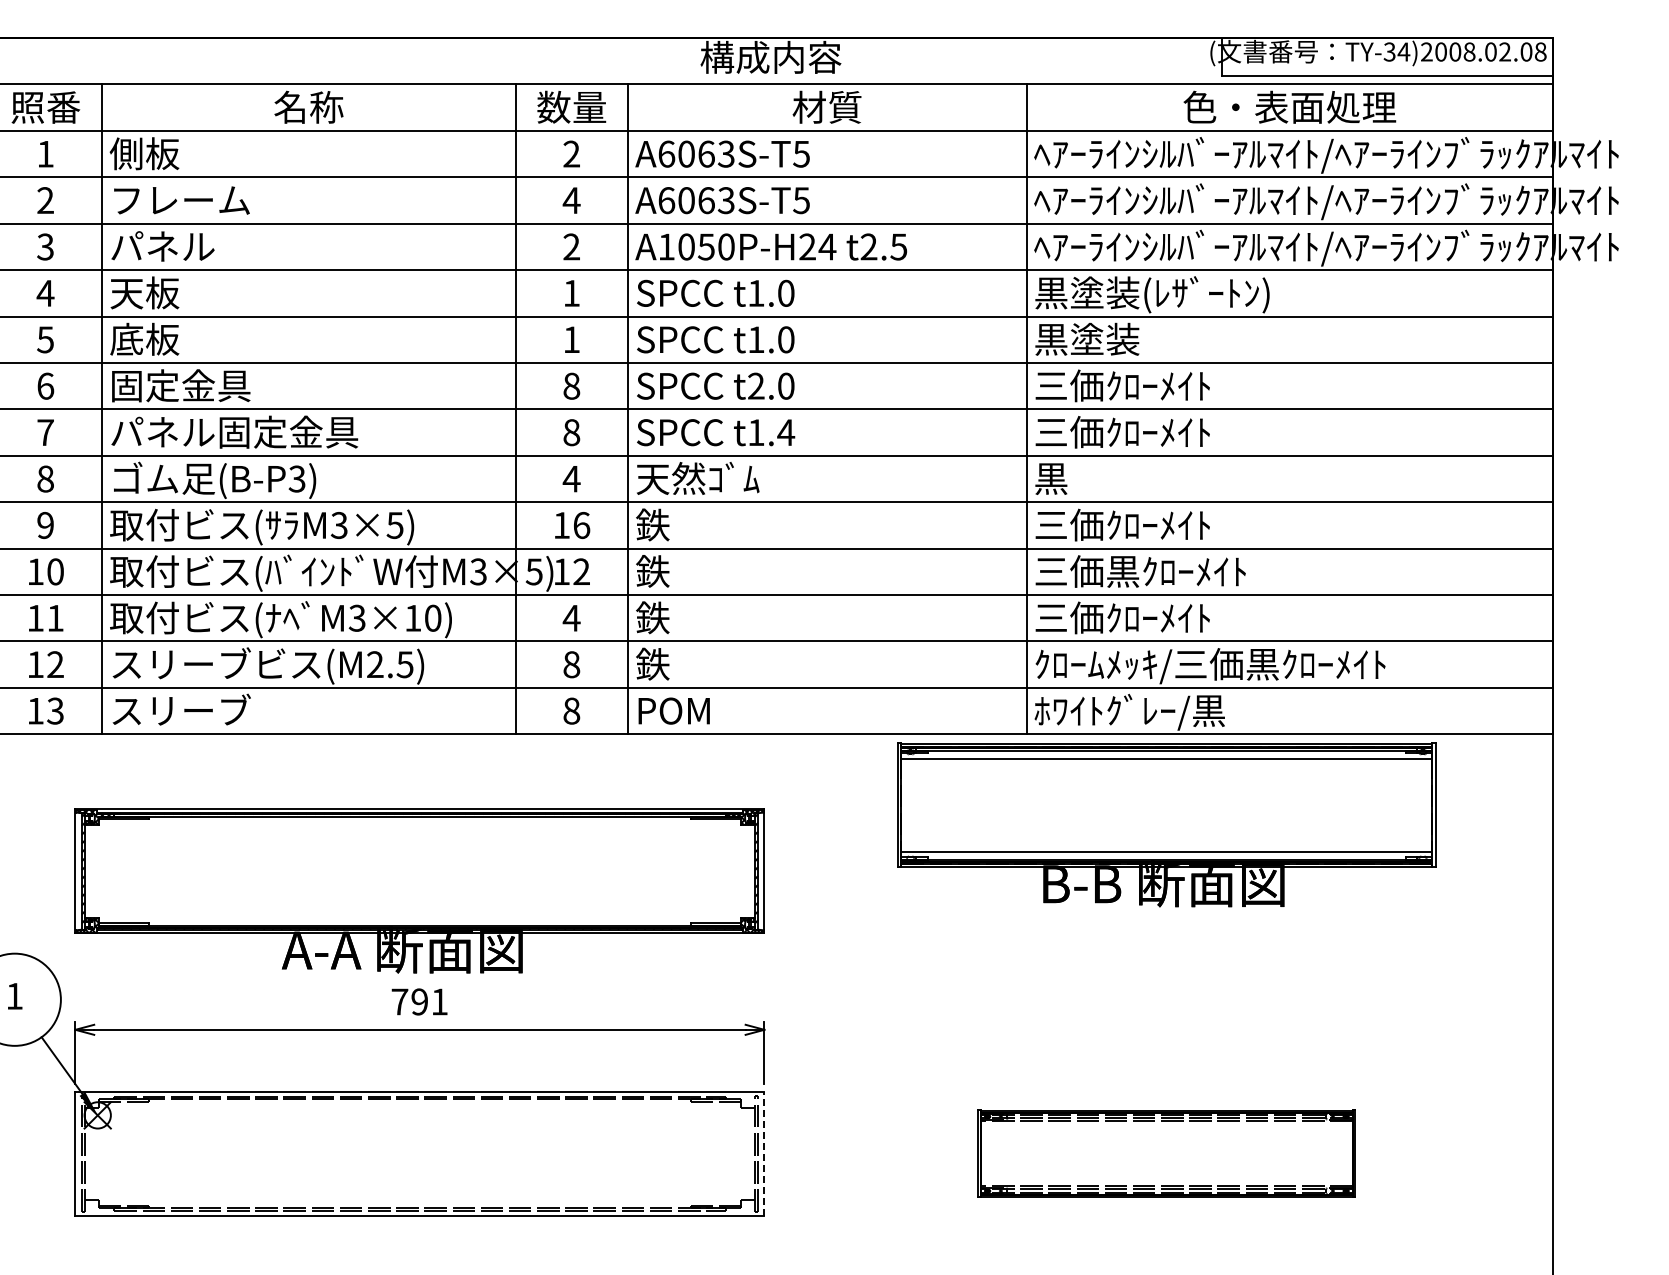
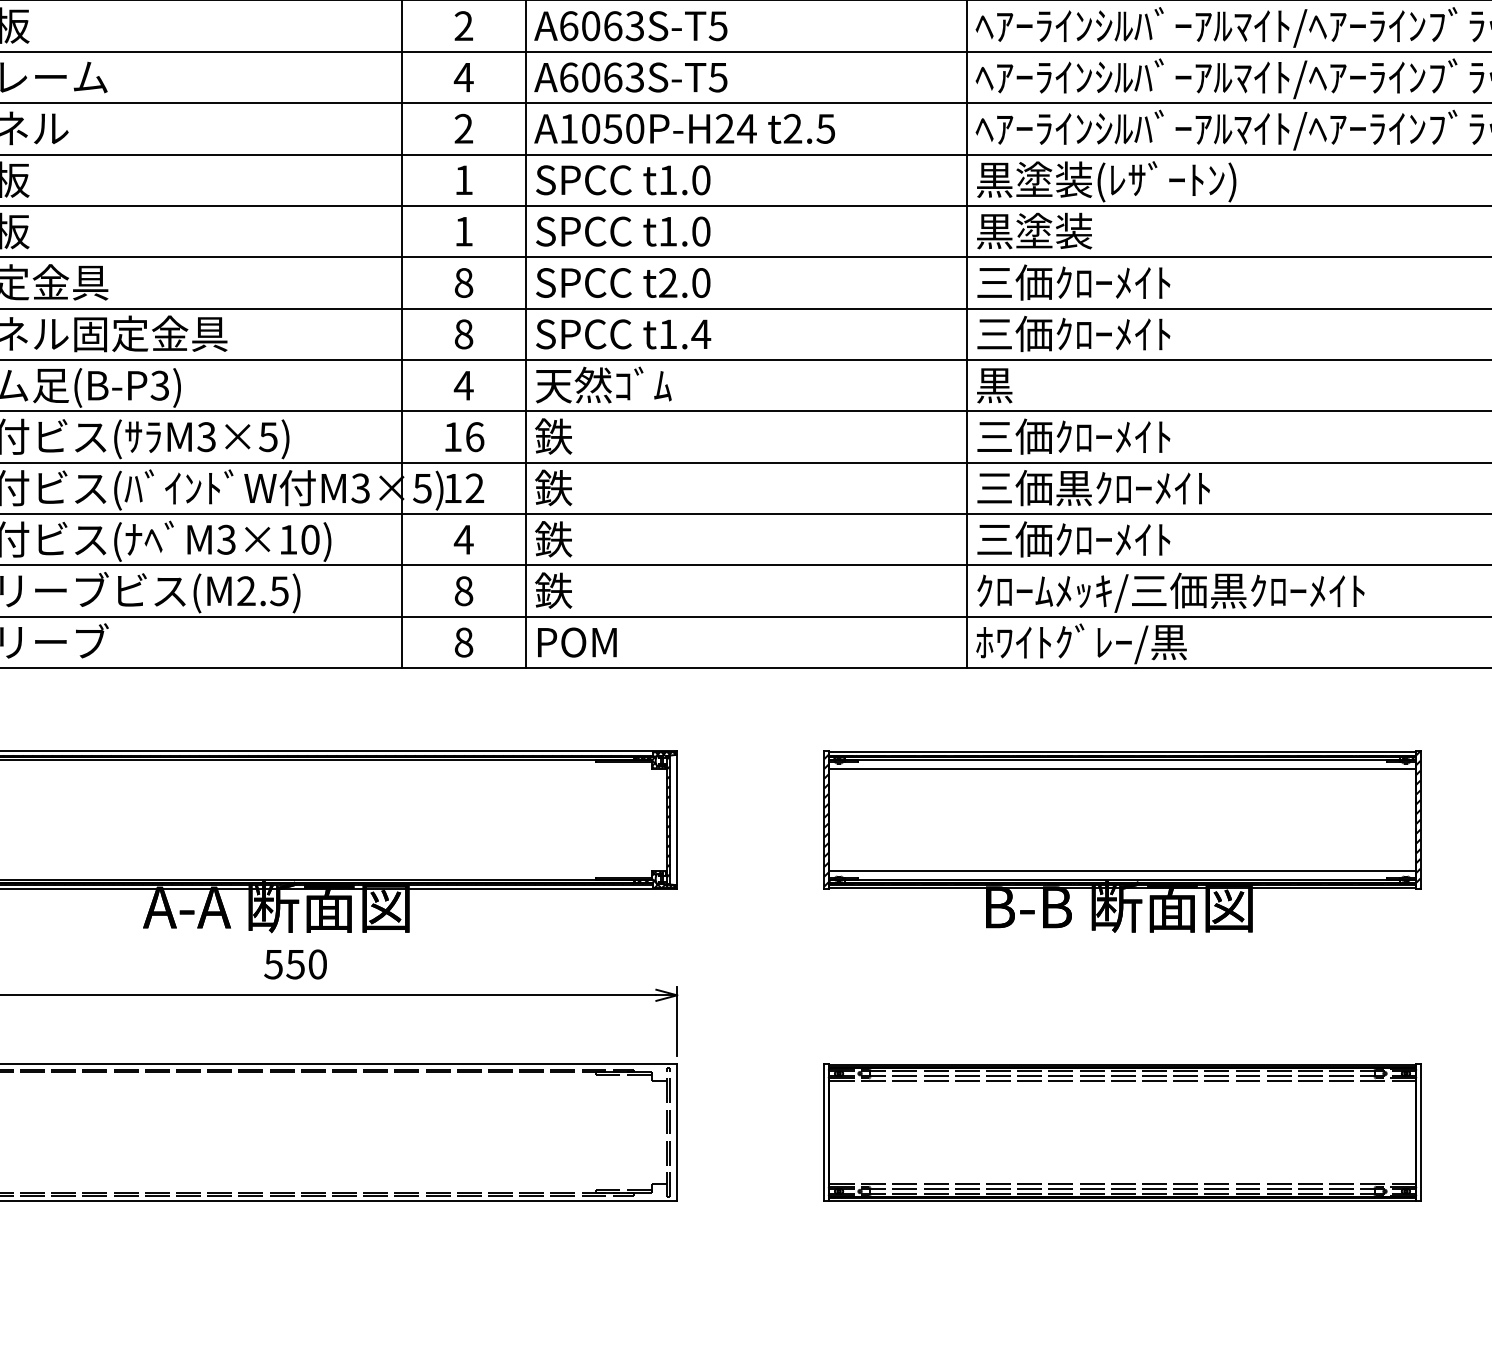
part: (1166, 824) -> (1122, 841), moved
text: (419, 1001) -> (295, 963), 791 -> 550
line: (764, 1153) -> (677, 1132), dashed -> solid
part: (1166, 1153) -> (1122, 1132), size x1.43

